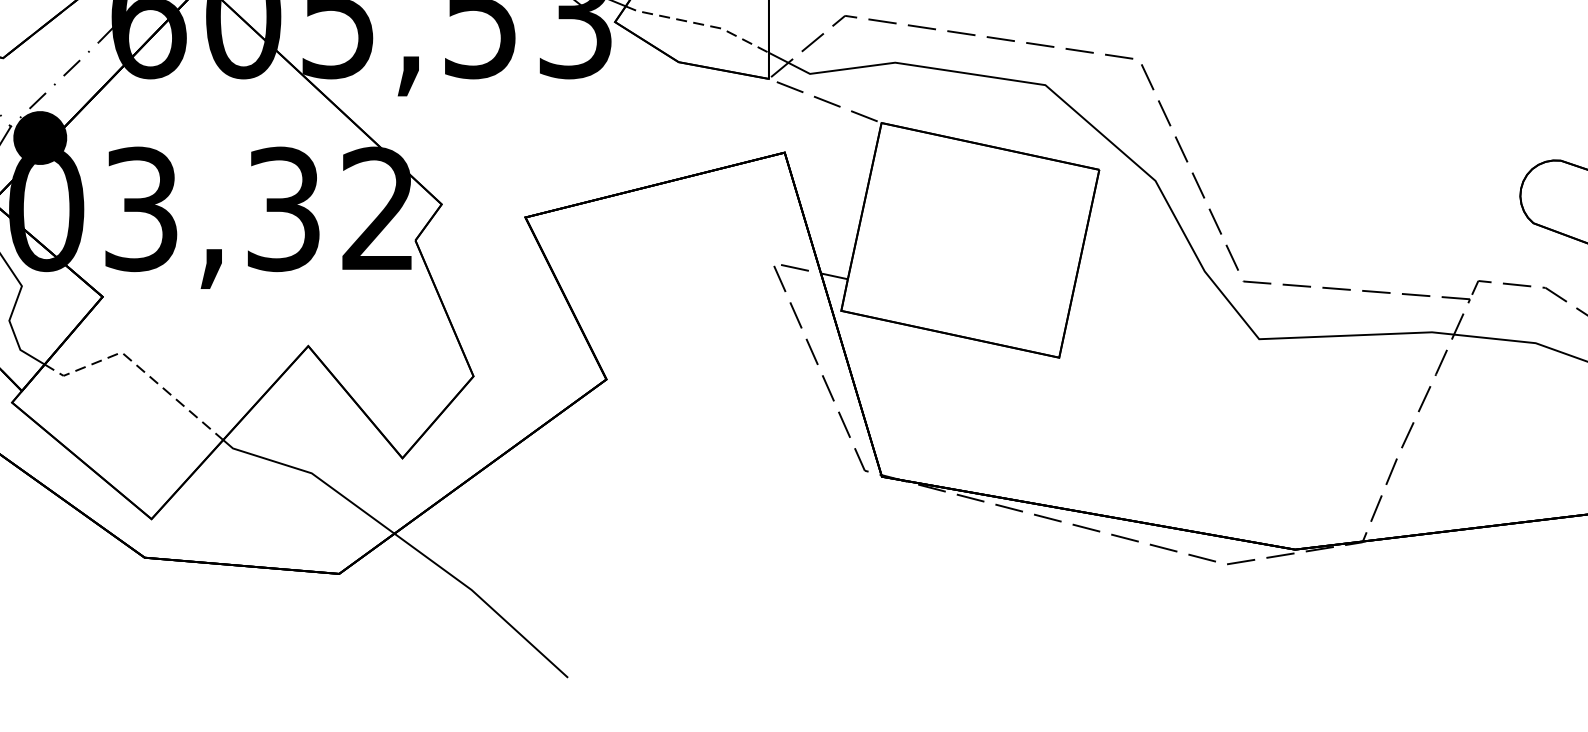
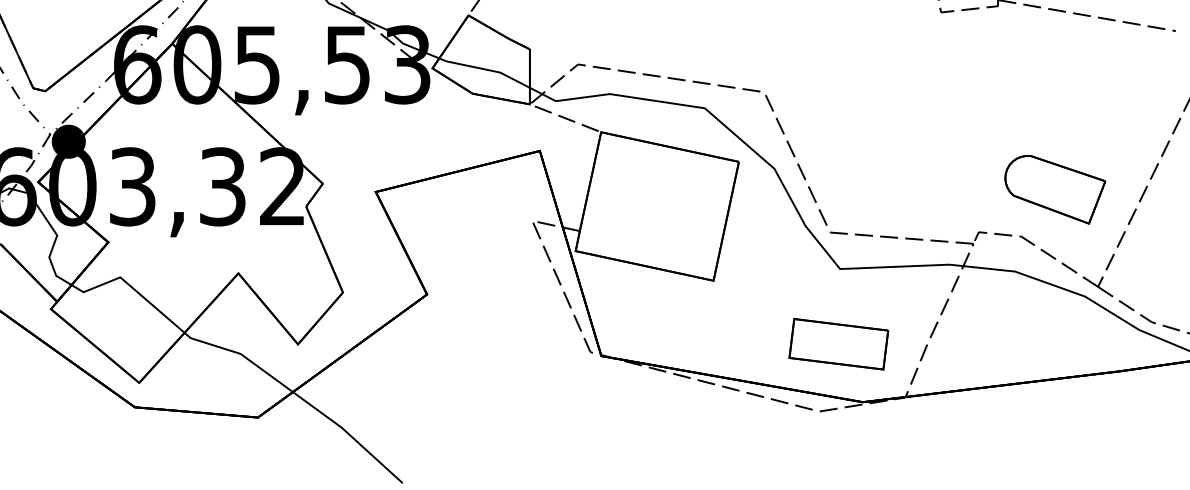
line: (700, 23) -> (486, 69), dashed -> solid
line: (139, 368) -> (131, 287), dashed -> solid
part: (1256, 458) -> (838, 344), added

